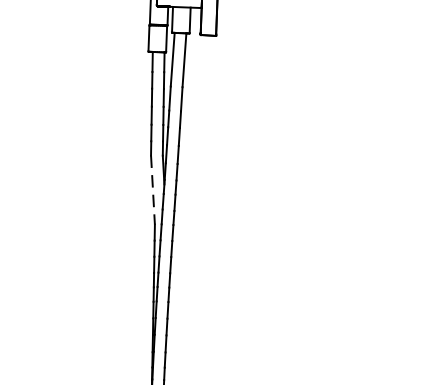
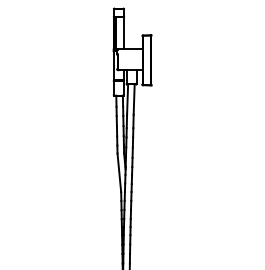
line: (153, 191) -> (119, 173), dashed -> solid

